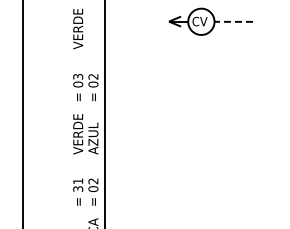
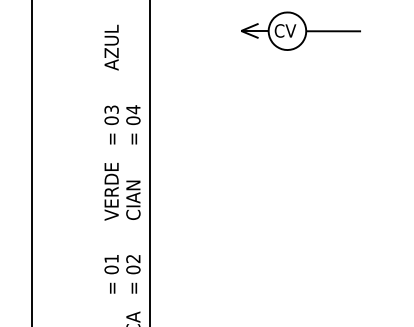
line: (233, 21) -> (333, 30), dashed -> solid
text: (78, 28) -> (112, 40), VERDE -> AZUL
text: (93, 76) -> (133, 109), 02 -> 04
text: (93, 138) -> (133, 197), AZUL -> CIAN
text: (78, 189) -> (112, 270), 31 -> 01

